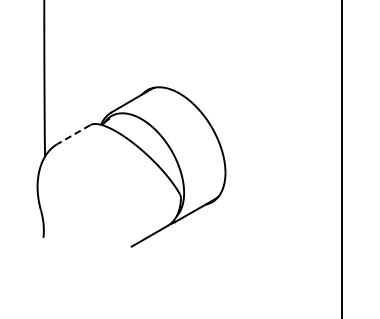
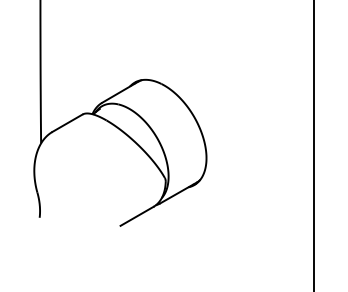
line: (73, 134) -> (67, 123), dashed -> solid

